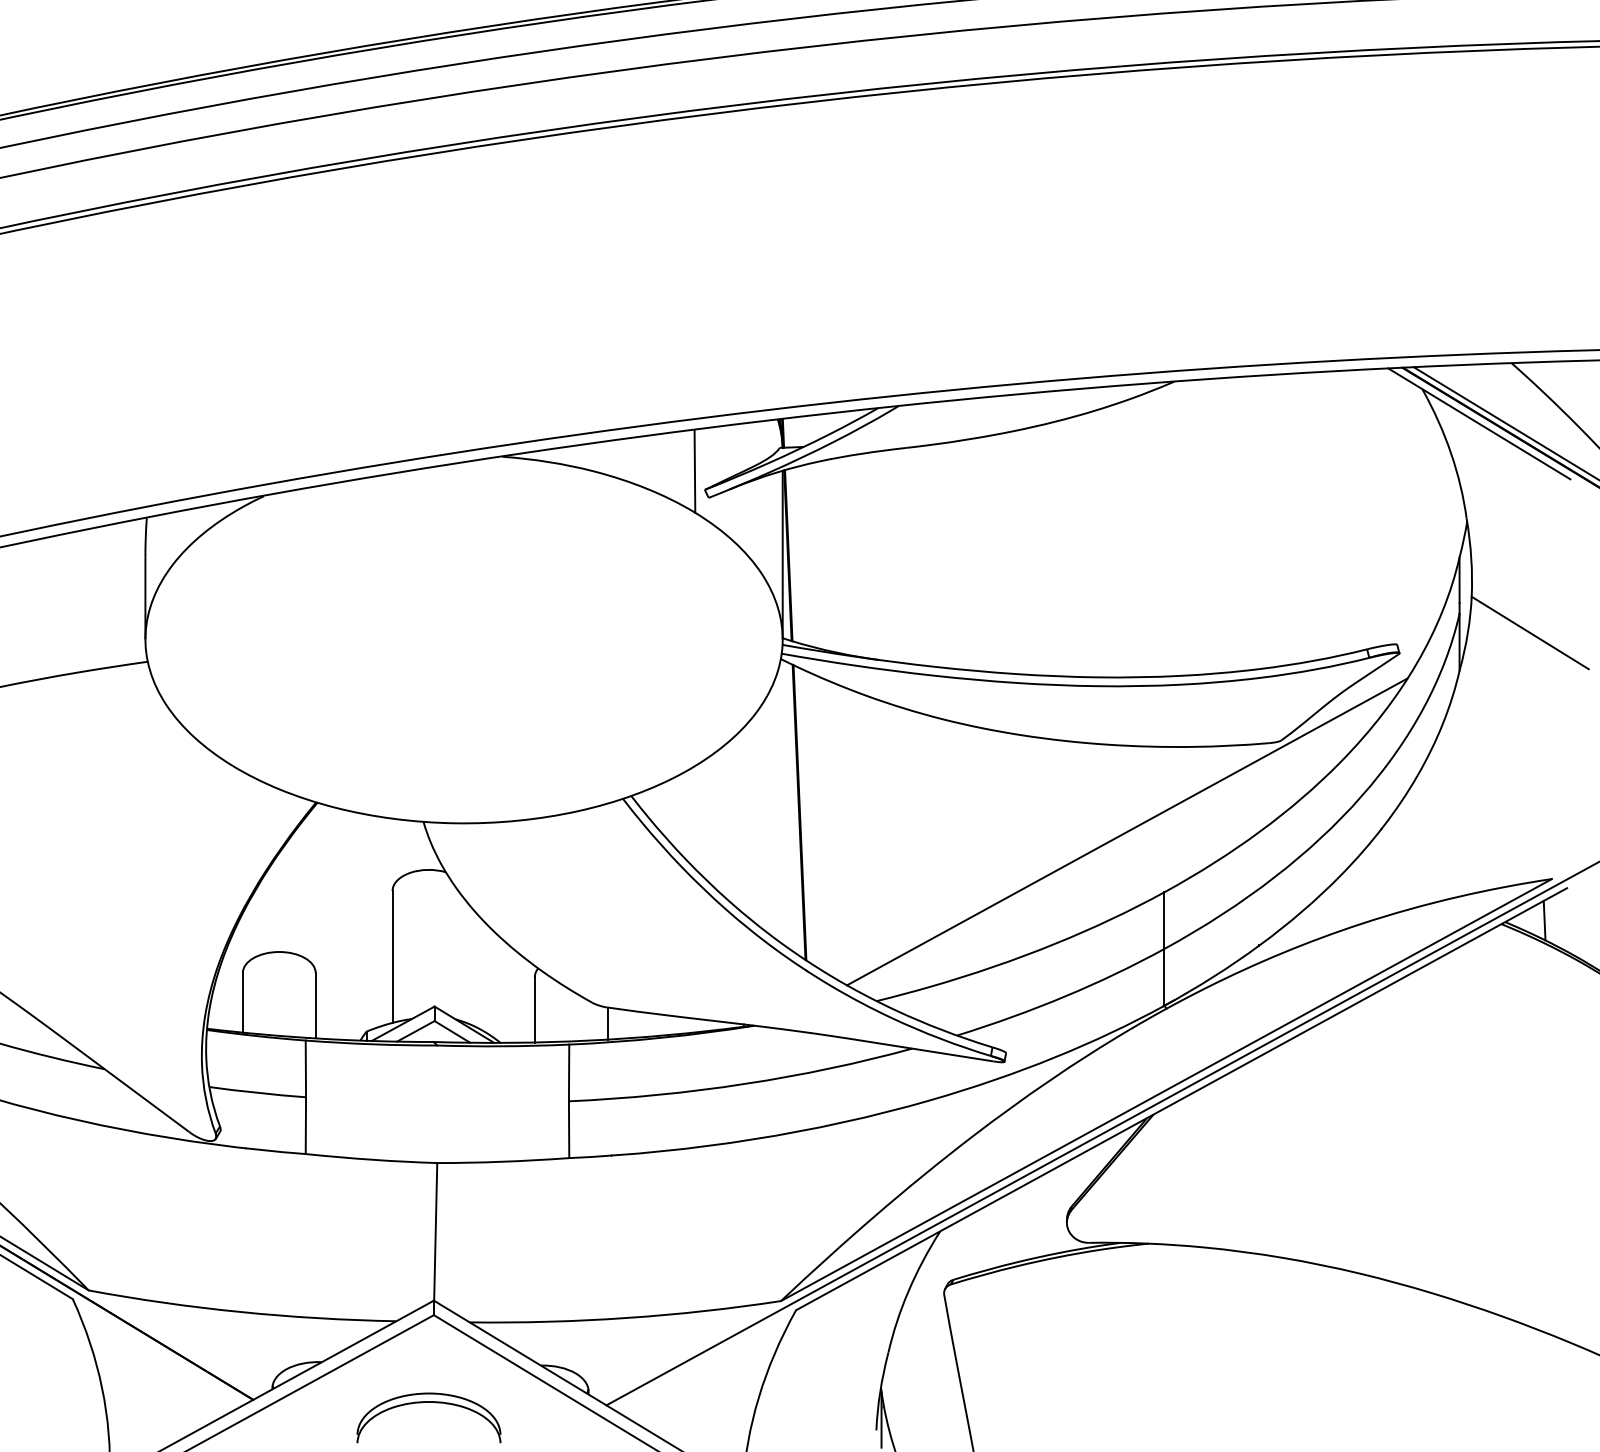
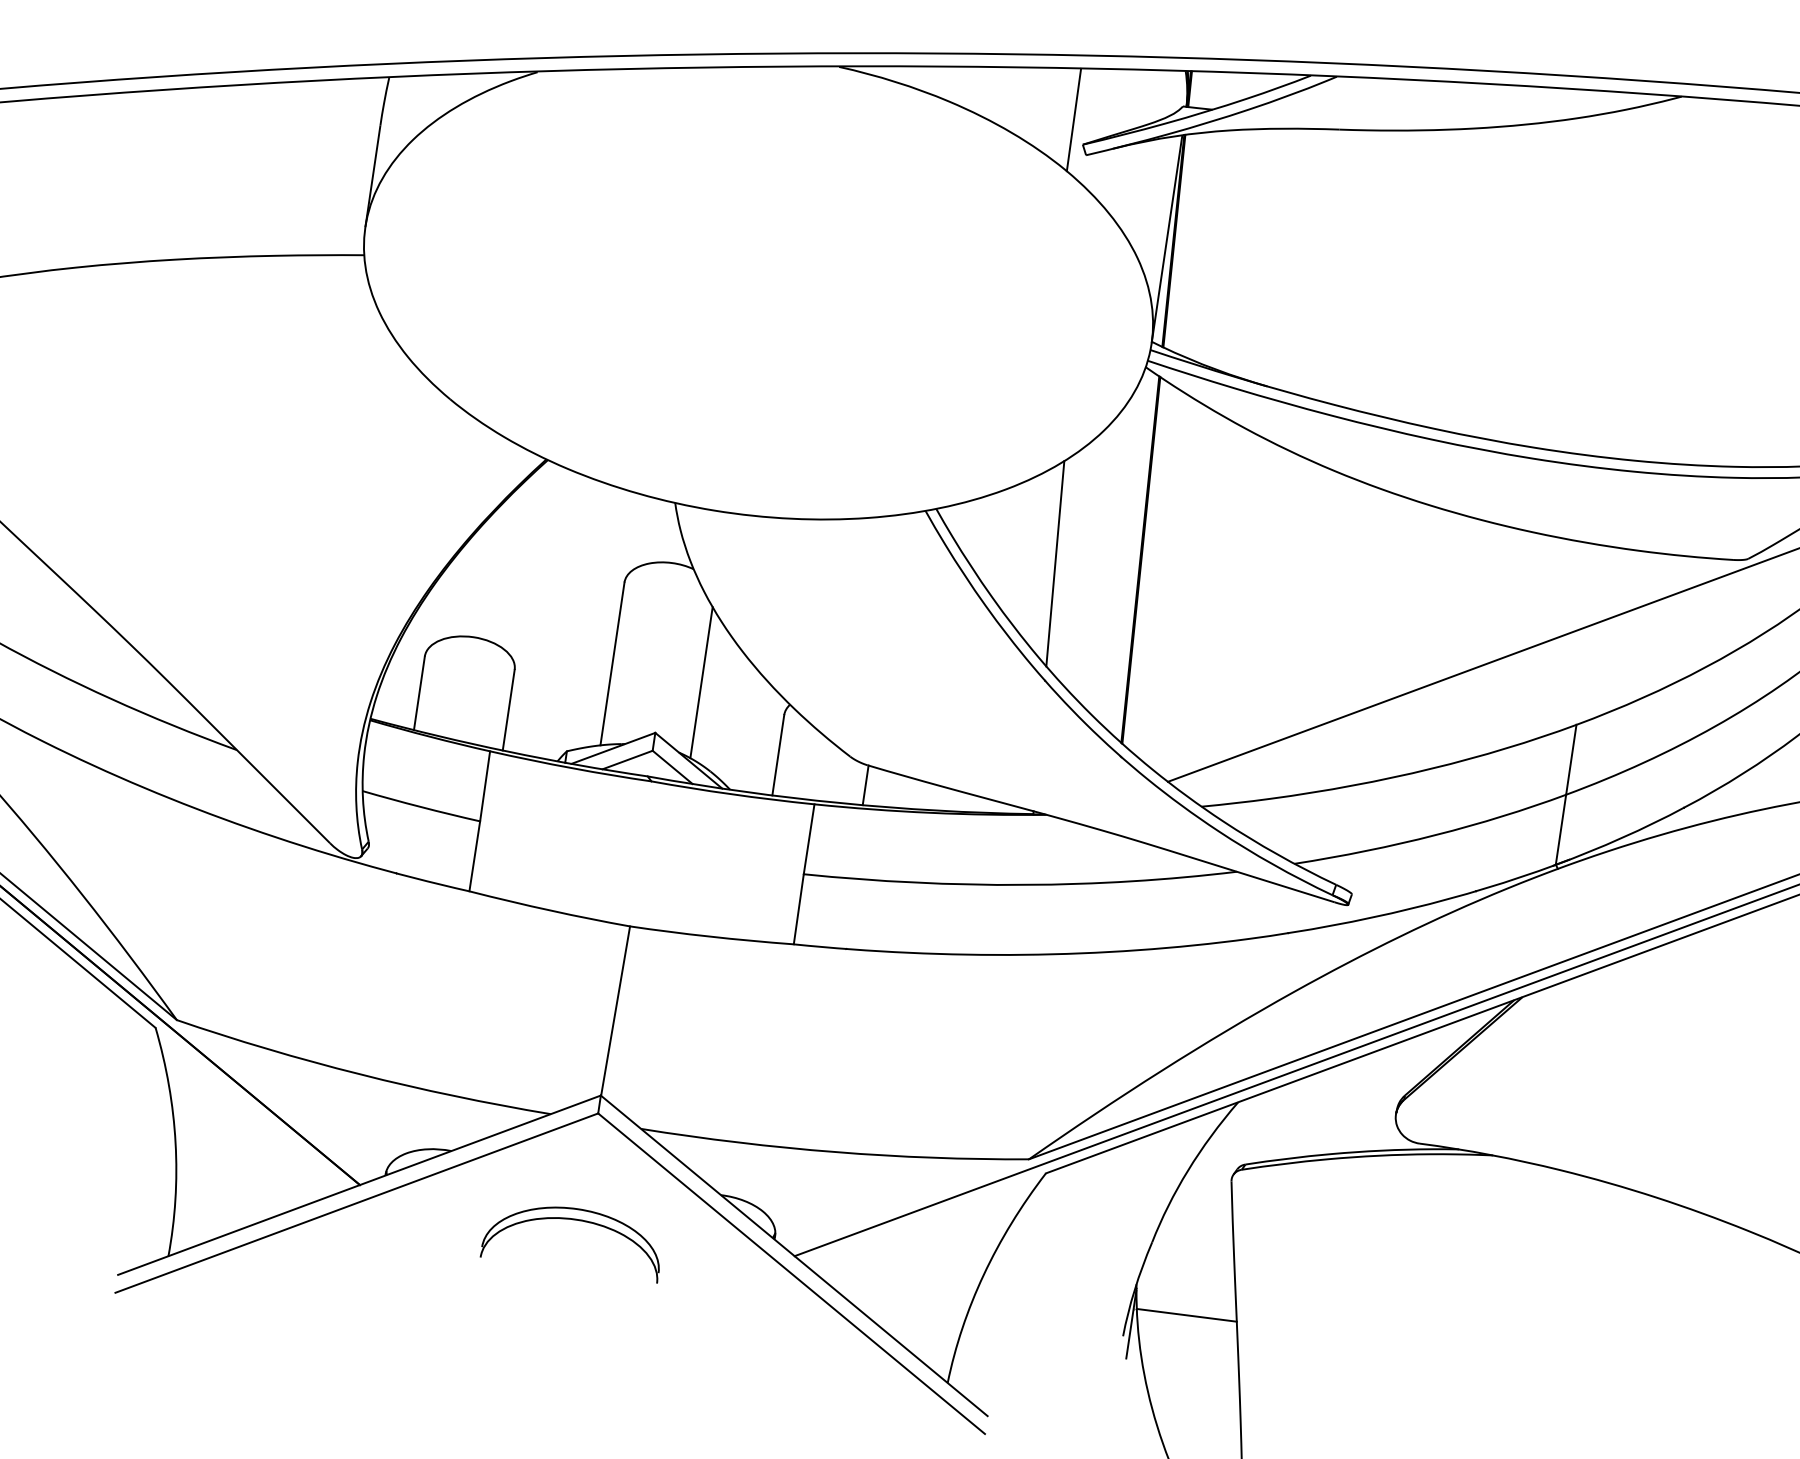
line: (732, 825) -> (1055, 563), added
line: (465, 961) -> (701, 682), added
line: (924, 1406) -> (1186, 1315), added

